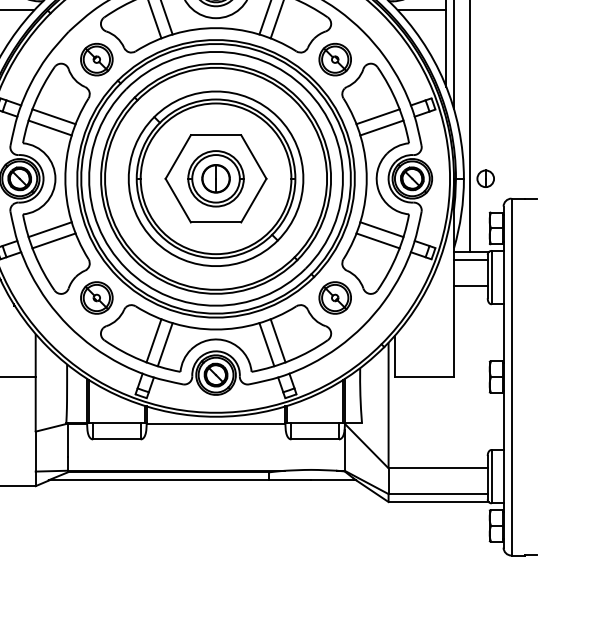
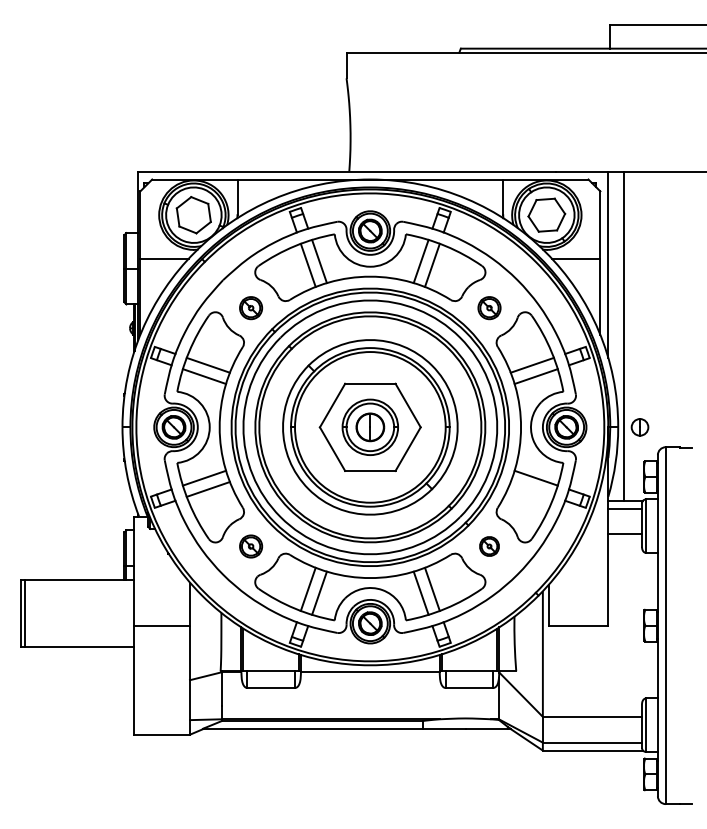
part: (96, 58) -> (250, 307), size x0.7
part: (335, 58) -> (489, 307), size x0.7
line: (377, 240) -> (531, 489), removed
part: (96, 297) -> (250, 546), size x0.7
part: (335, 297) -> (489, 546), size x0.6

